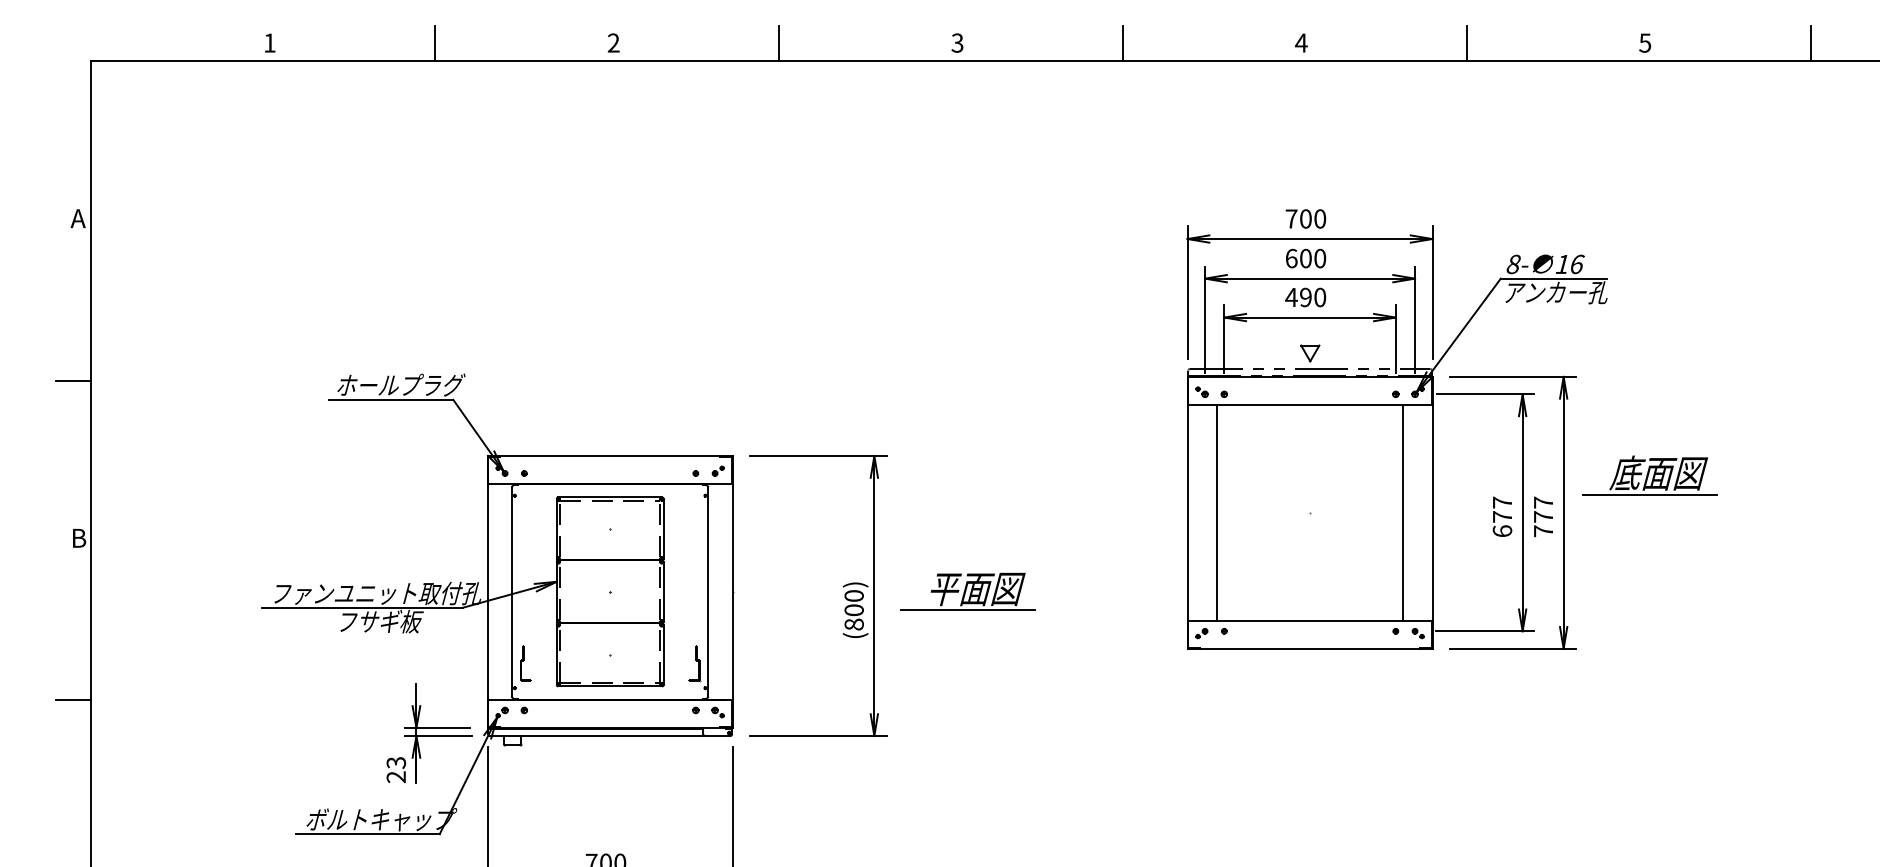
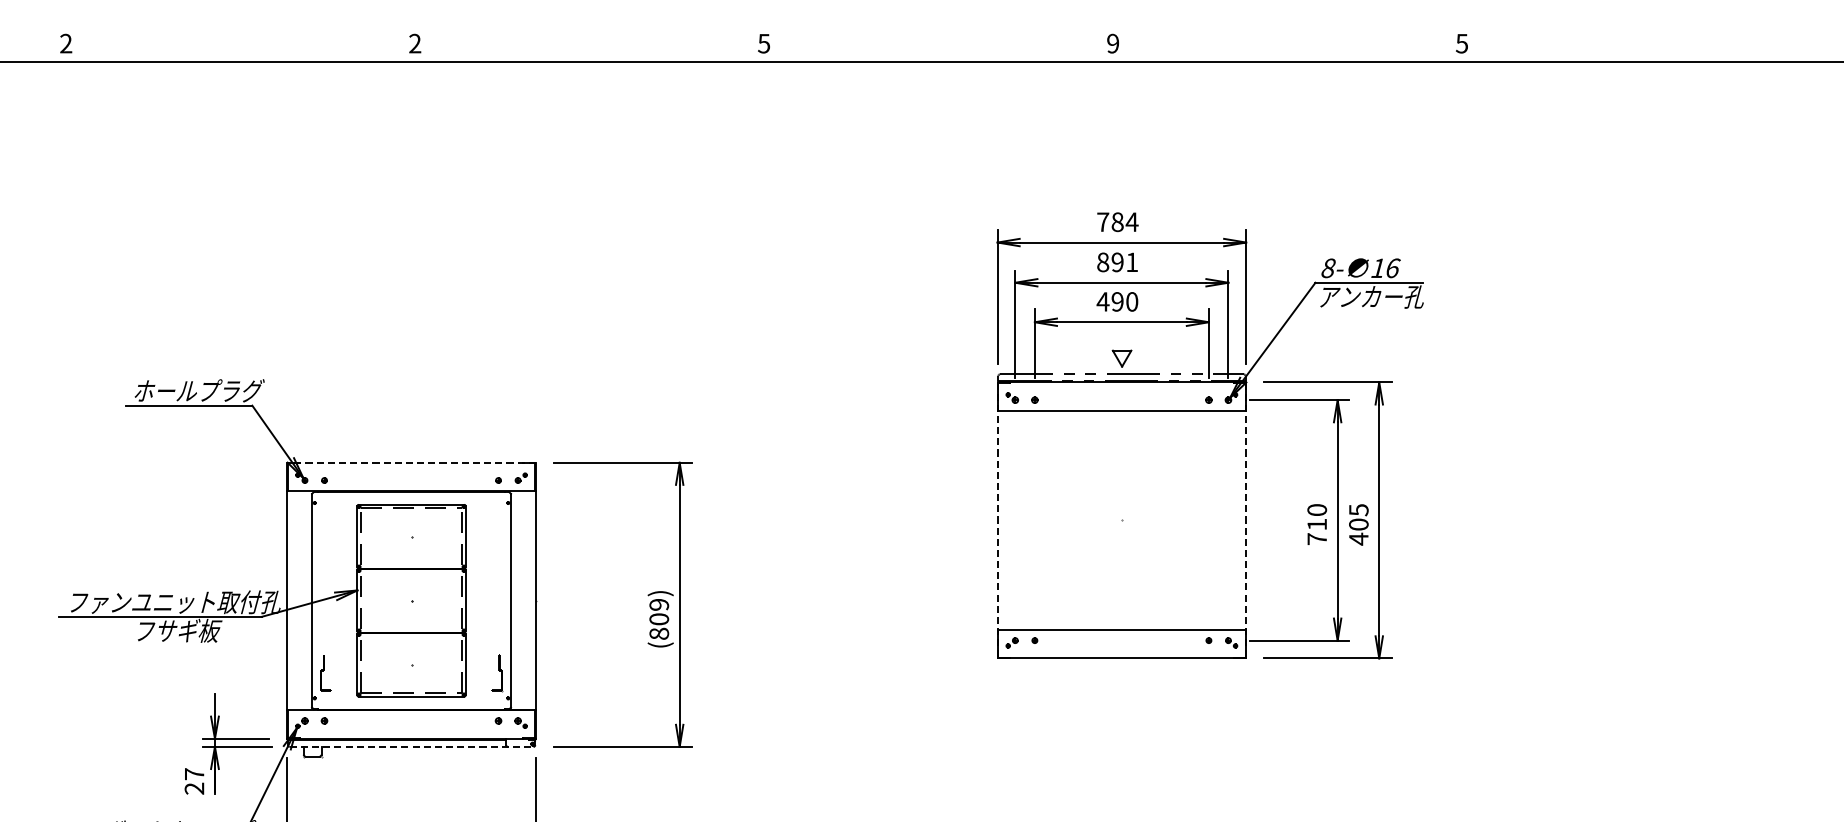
text: (269, 42) -> (65, 43), 1 -> 2
line: (435, 42) -> (234, 43), removed
line: (779, 42) -> (583, 43), removed
text: (957, 42) -> (764, 43), 3 -> 5
line: (1122, 42) -> (931, 43), removed
text: (1301, 42) -> (1113, 43), 4 -> 9
line: (1466, 42) -> (1280, 43), removed
line: (1810, 42) -> (1629, 43), removed
text: (1313, 218) -> (1125, 221), 700 -> 784
text: (1305, 258) -> (1117, 262), 600 -> 891
line: (609, 456) -> (410, 463), solid -> dashed
part: (1649, 475) -> (1466, 482), removed
line: (1187, 512) -> (997, 520), solid -> dashed
line: (1217, 512) -> (1027, 520), removed
line: (1402, 512) -> (1215, 520), removed
line: (1432, 512) -> (1246, 520), solid -> dashed
text: (1502, 516) -> (1317, 524), 677 -> 710
text: (1543, 516) -> (1358, 524), 777 -> 405
part: (967, 591) -> (774, 600), removed
text: (853, 595) -> (658, 604), (800) -> (809)
line: (610, 736) -> (411, 747), solid -> dashed
text: (396, 762) -> (194, 773), 23 -> 27

